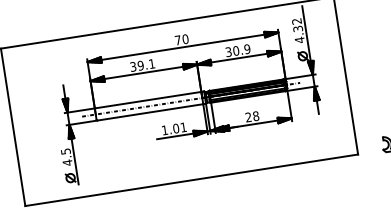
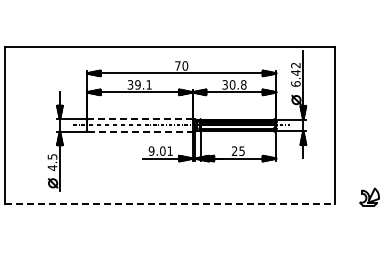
text: (298, 34) -> (295, 78), 4.32 -> 6.42
text: (247, 48) -> (243, 84), 30.9 -> 30.8
line: (147, 100) -> (139, 119), solid -> dashed
line: (150, 112) -> (140, 131), solid -> dashed
text: (255, 115) -> (241, 150), 28 -> 25
text: (164, 129) -> (151, 150), 1.01 -> 9.01
line: (192, 180) -> (170, 203), solid -> dashed

